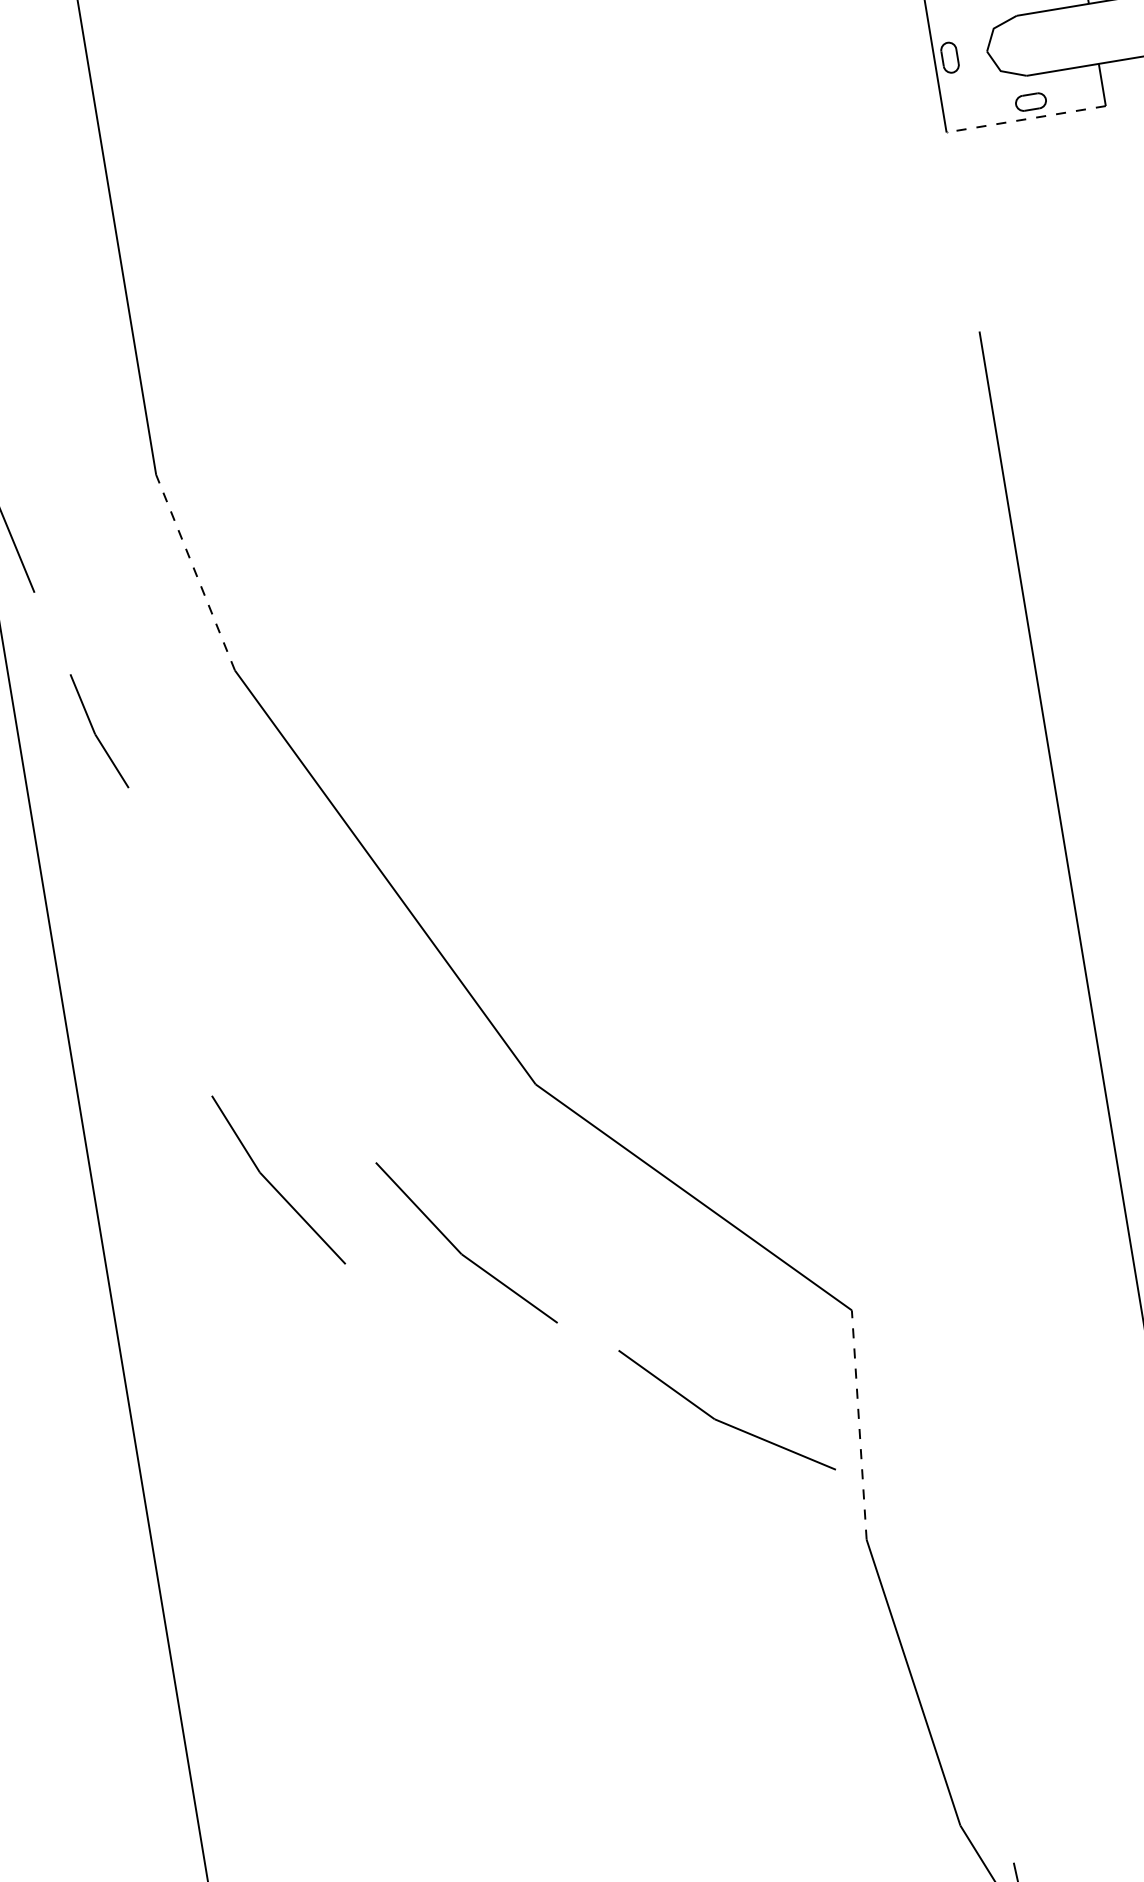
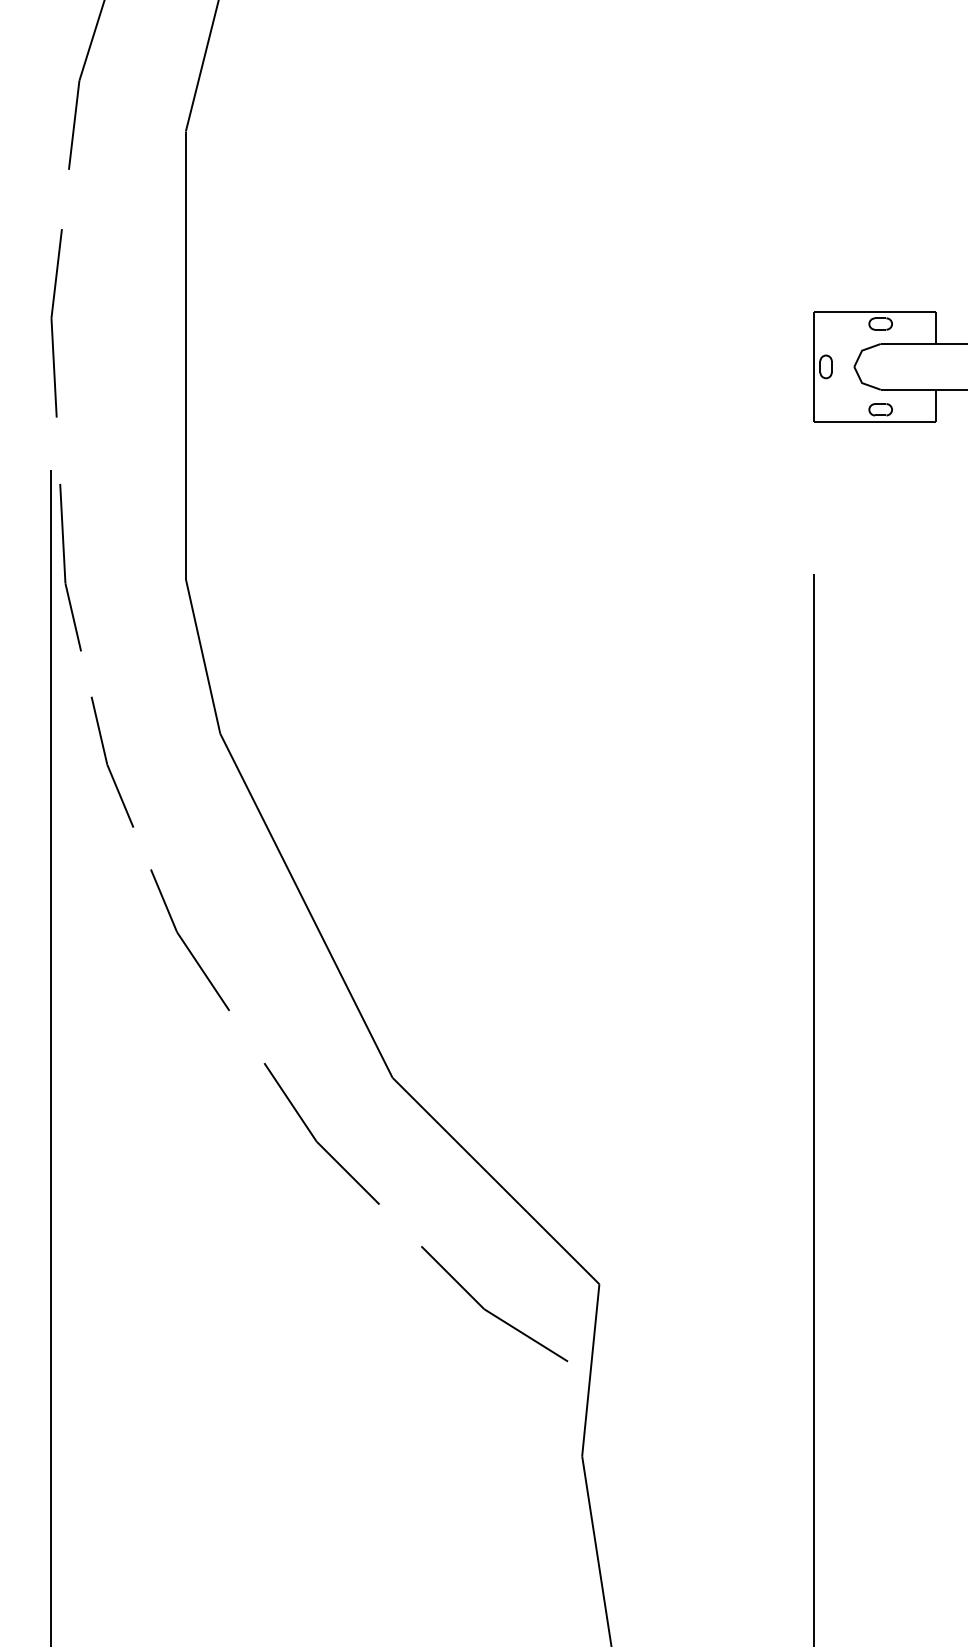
line: (1026, 118) -> (875, 421), dashed -> solid
line: (194, 571) -> (202, 655), dashed -> solid
part: (98, 730) -> (111, 761), size x1.43
part: (277, 1180) -> (189, 940), moved
part: (459, 1249) -> (315, 1137), moved
part: (720, 1420) -> (488, 1310), moved
line: (858, 1424) -> (590, 1369), dashed -> solid

